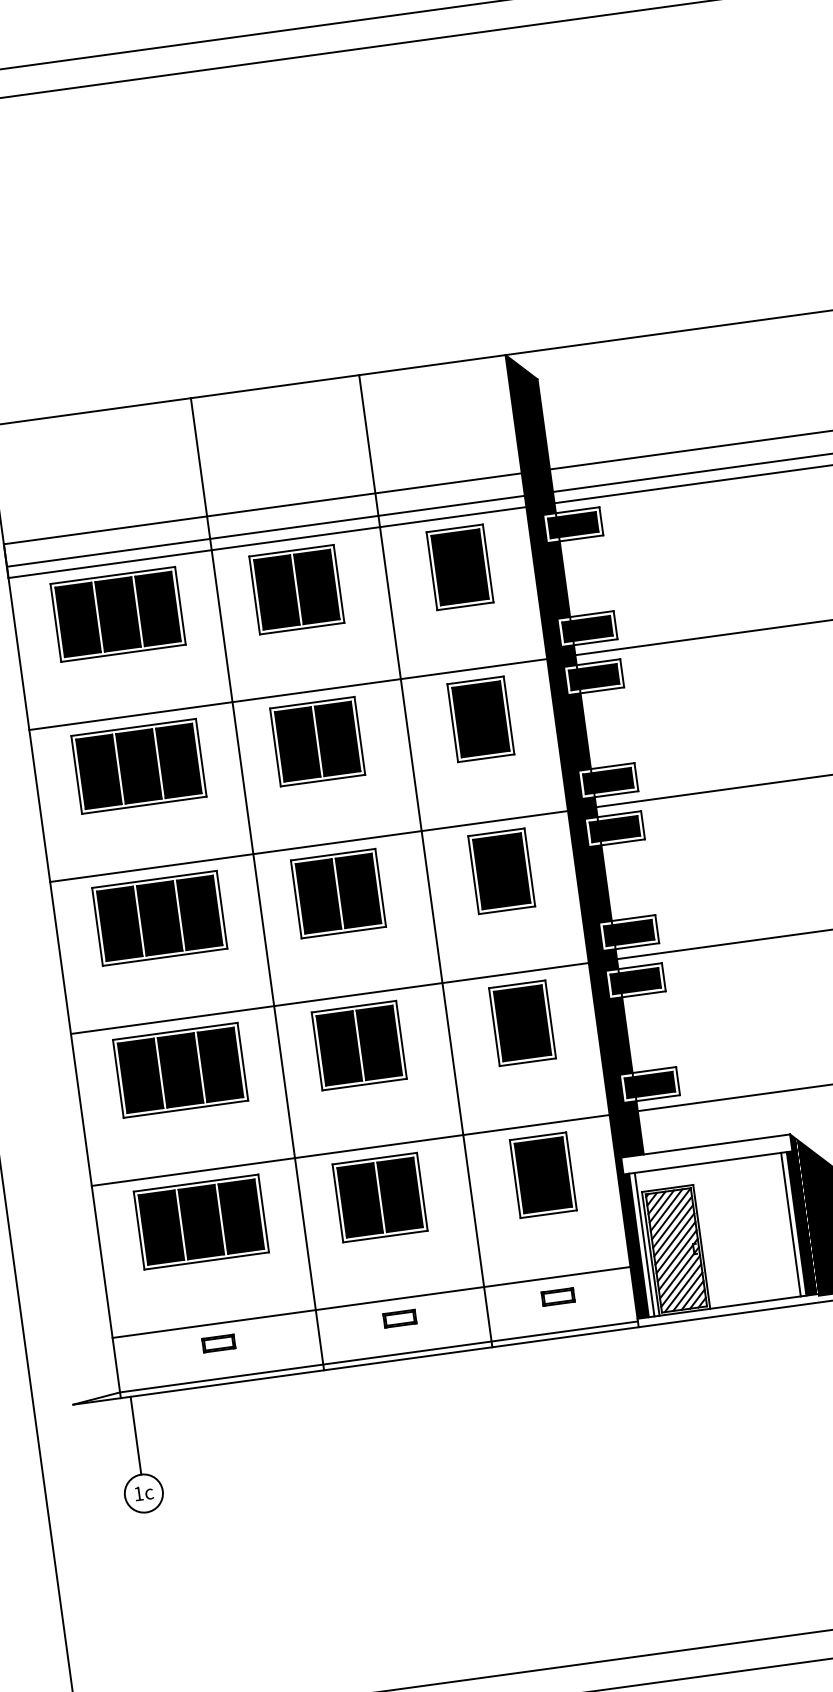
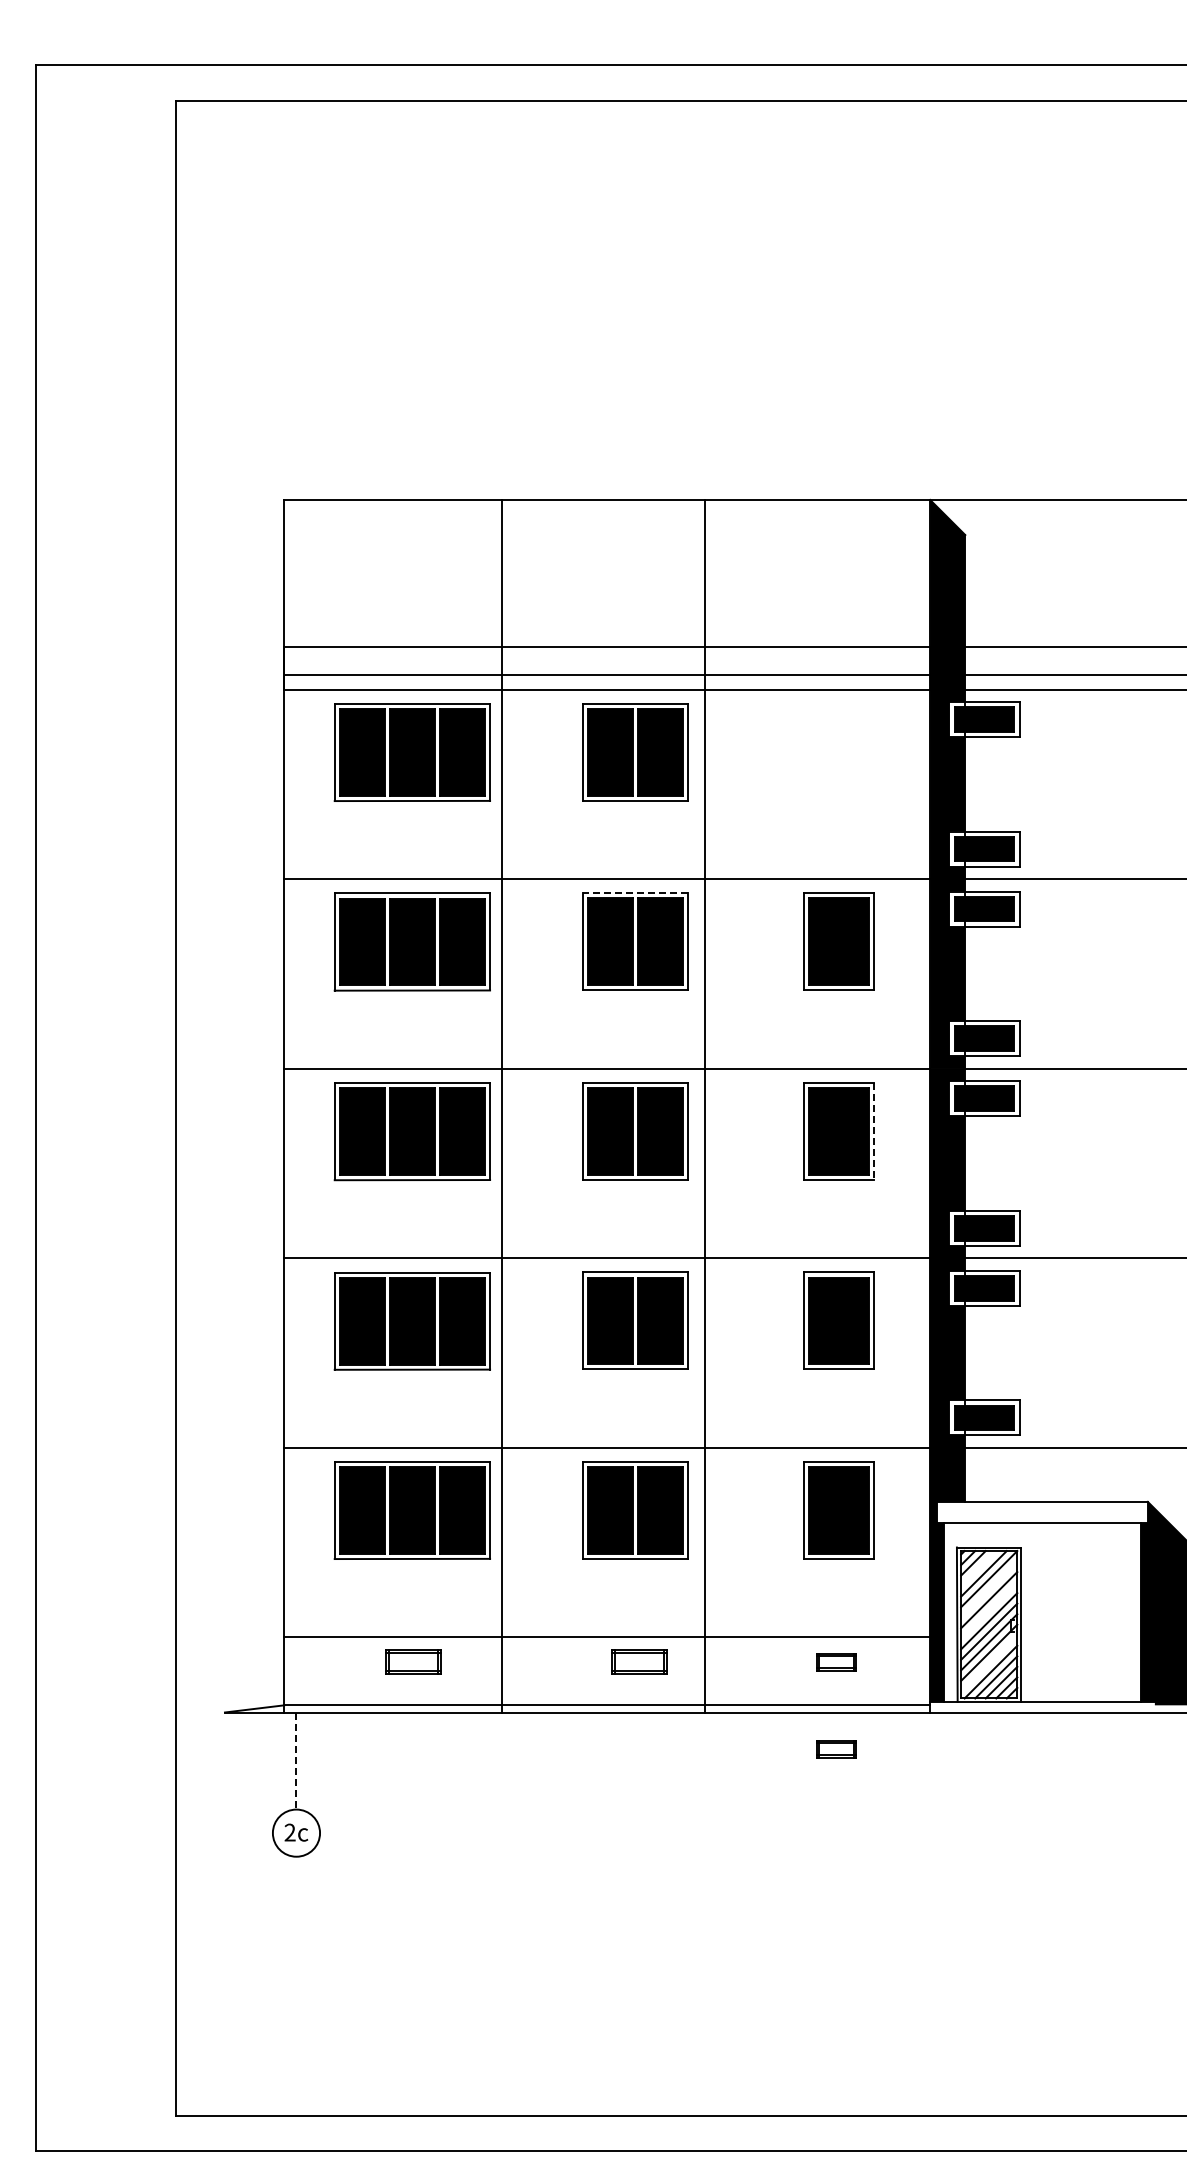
part: (459, 567) -> (838, 752), removed
line: (312, 702) -> (635, 893), solid -> dashed
line: (425, 860) -> (704, 1105), moved
line: (530, 867) -> (874, 1131), solid -> dashed
line: (257, 883) -> (501, 1105), moved
line: (661, 1206) -> (978, 1568), removed
line: (672, 1222) -> (989, 1589), removed
line: (790, 1223) -> (1133, 1611), removed
line: (675, 1238) -> (989, 1610), removed
line: (644, 1243) -> (951, 1611), removed
line: (680, 1281) -> (989, 1663), removed
part: (400, 1319) -> (639, 1662), size x1.4
part: (218, 1343) -> (413, 1662), size x1.4
part: (567, 1367) -> (836, 1749), added
line: (136, 1436) -> (296, 1761), solid -> dashed
text: (138, 1493) -> (289, 1832), 1 -> 2

